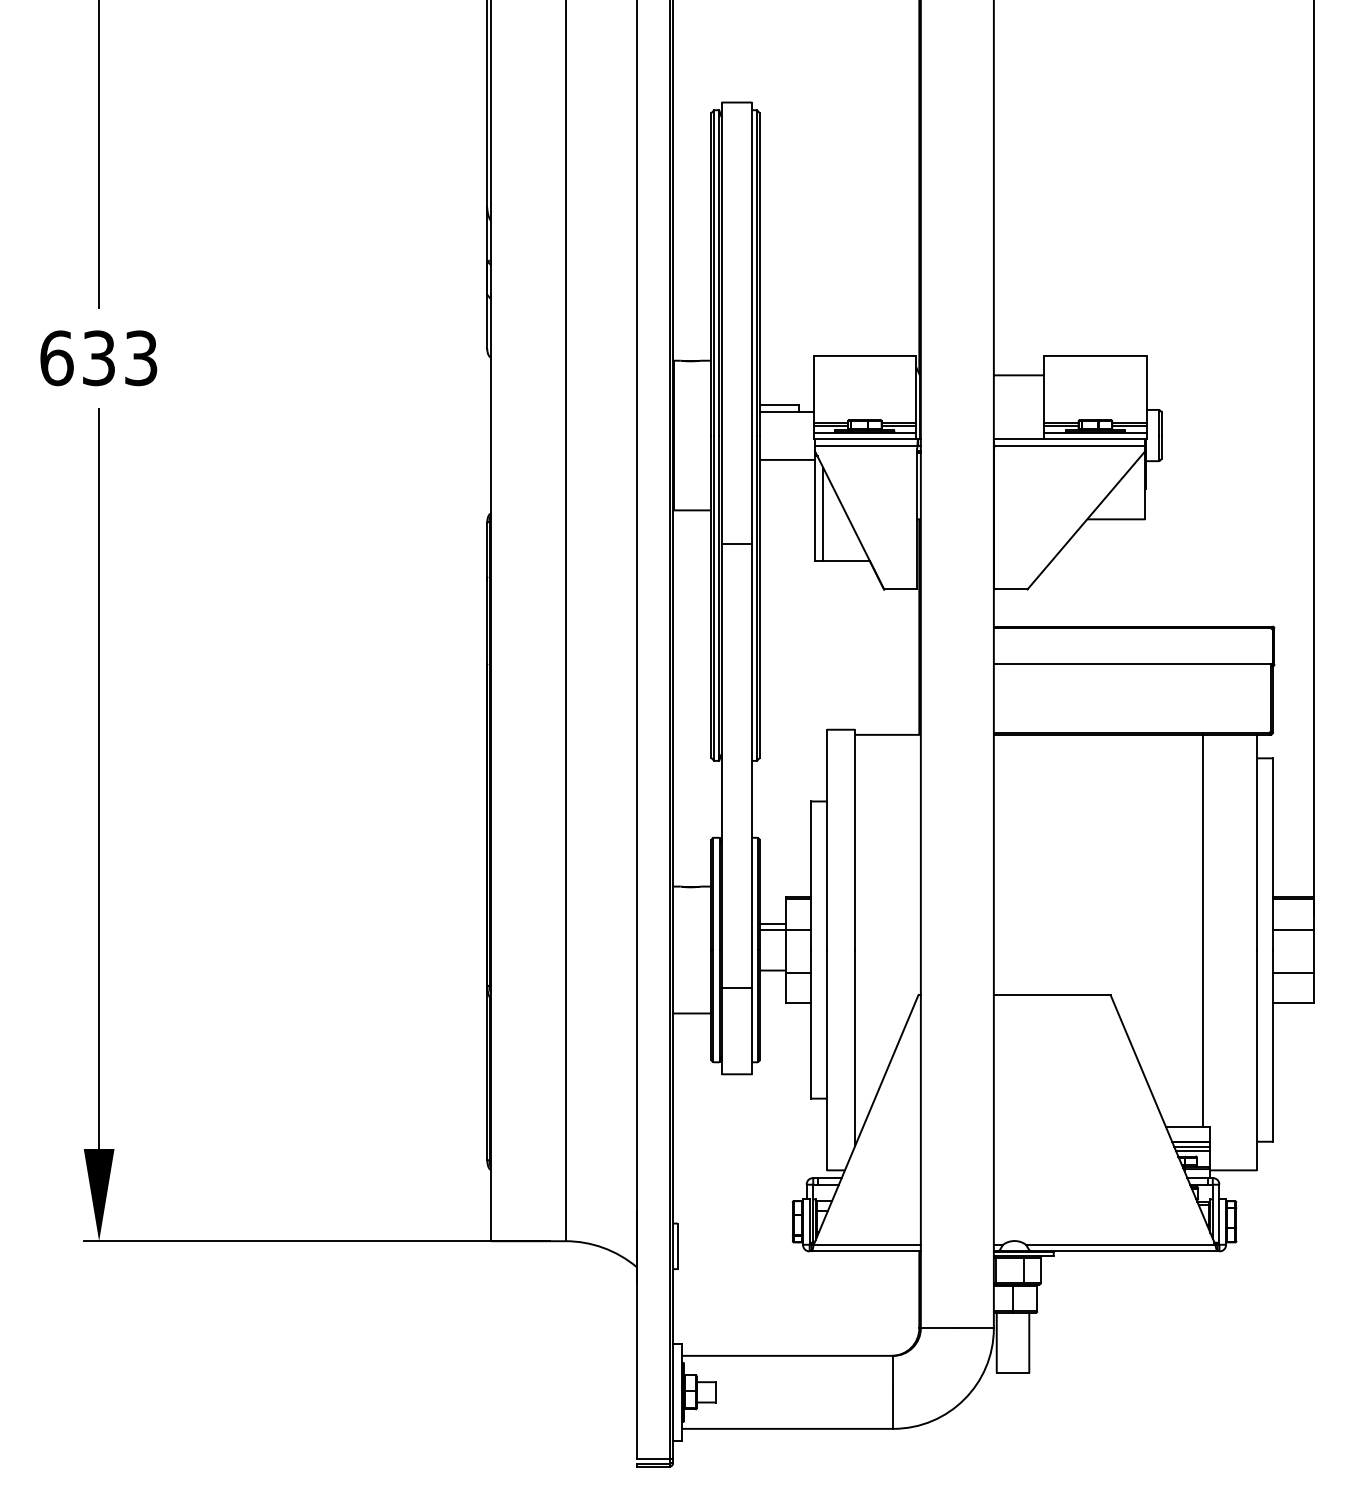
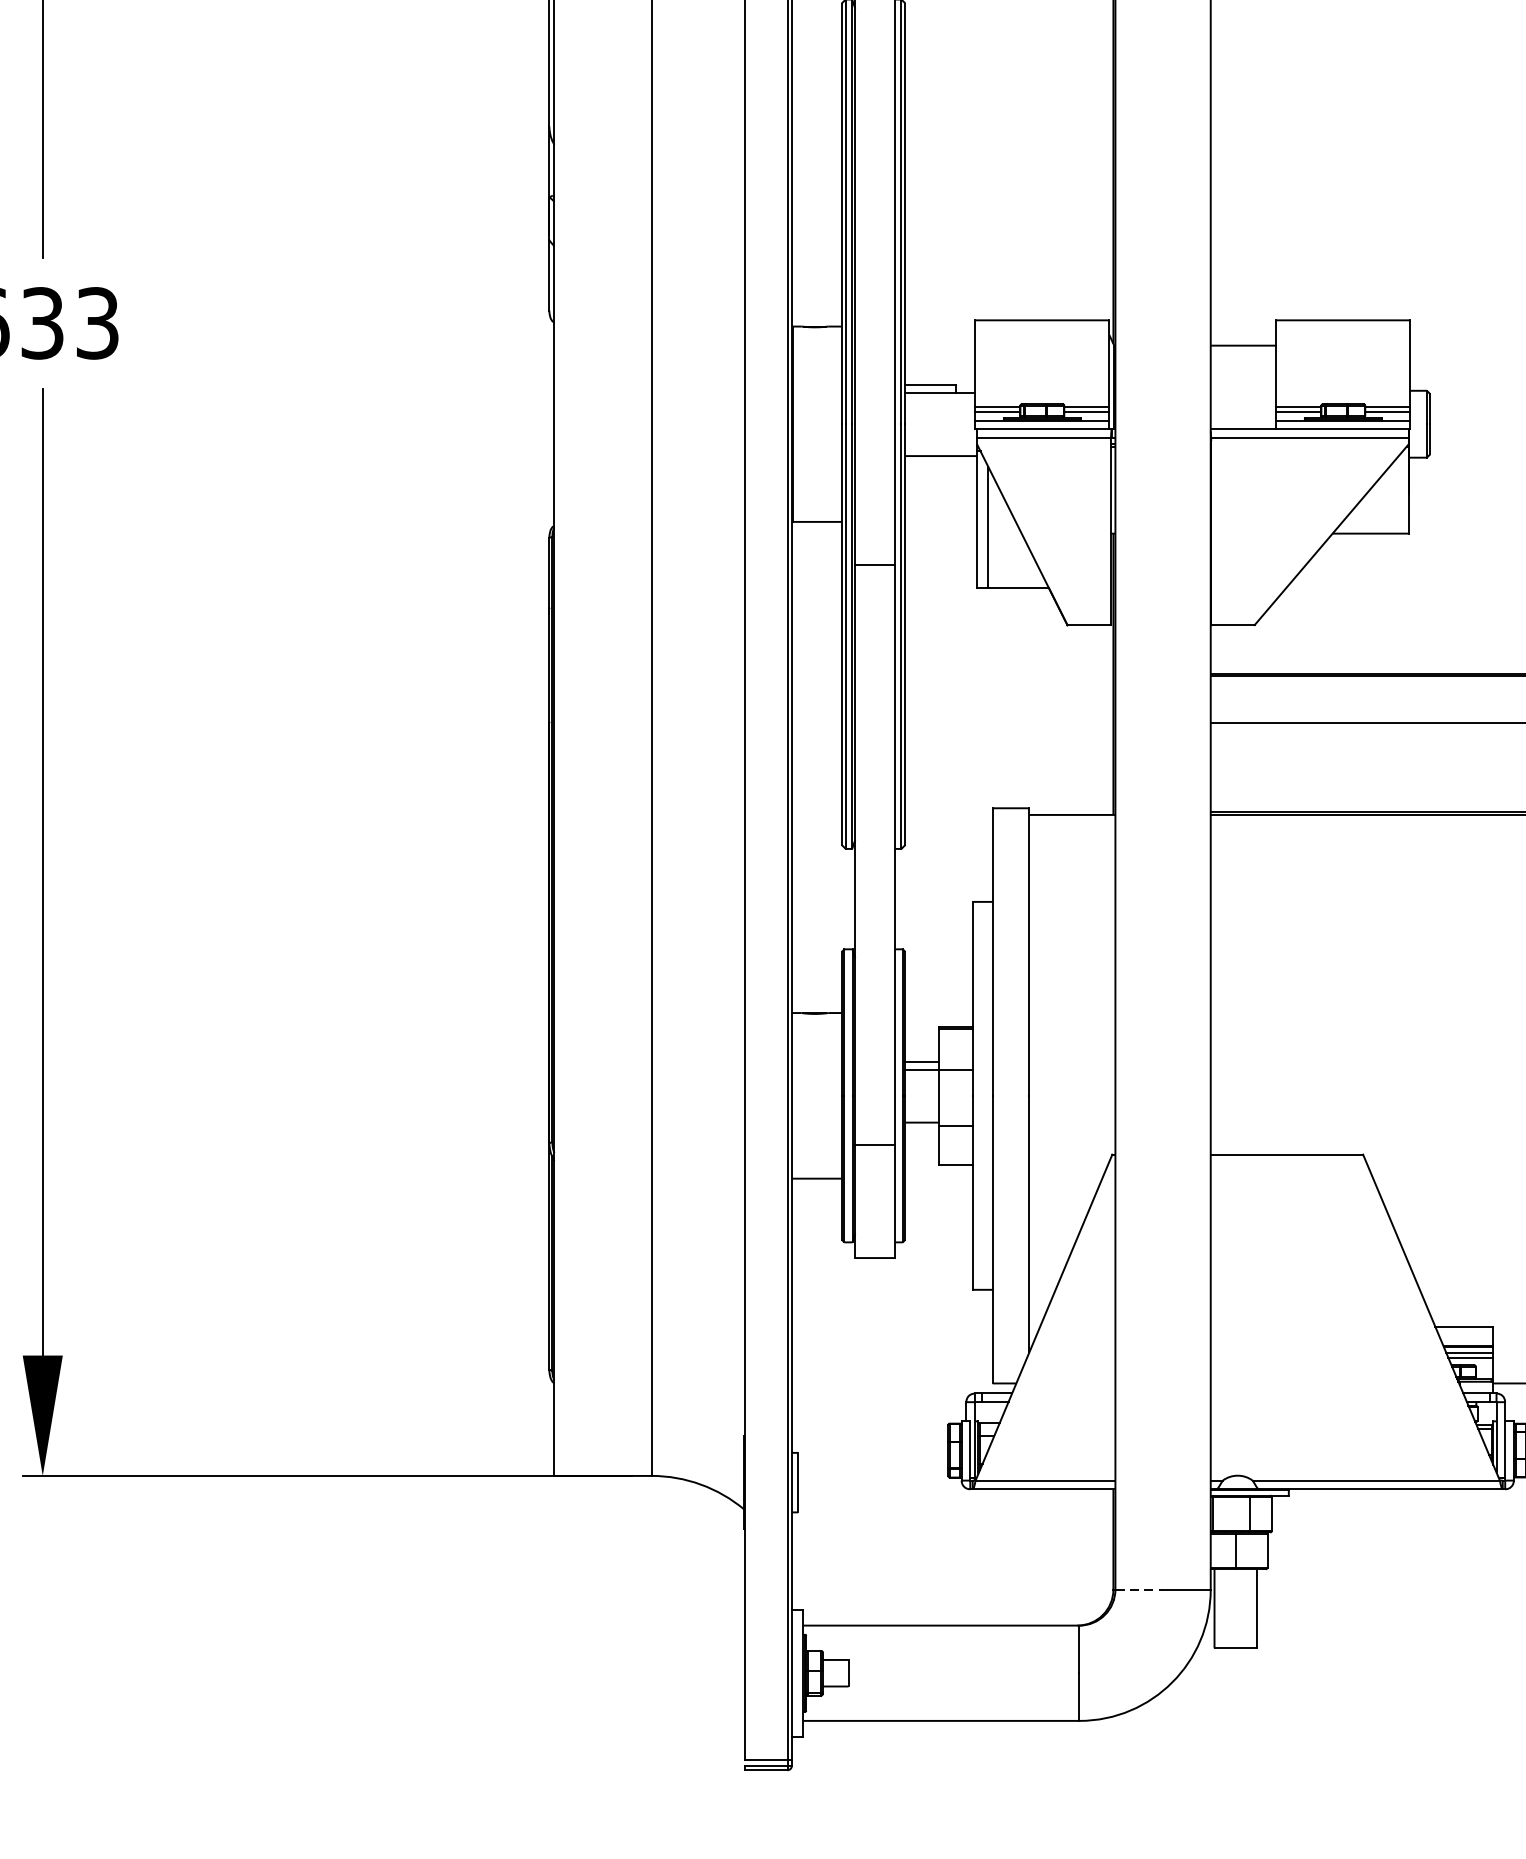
line: (1203, 930) -> (1484, 1070), removed
line: (939, 1328) -> (1139, 1589), solid -> dashed

